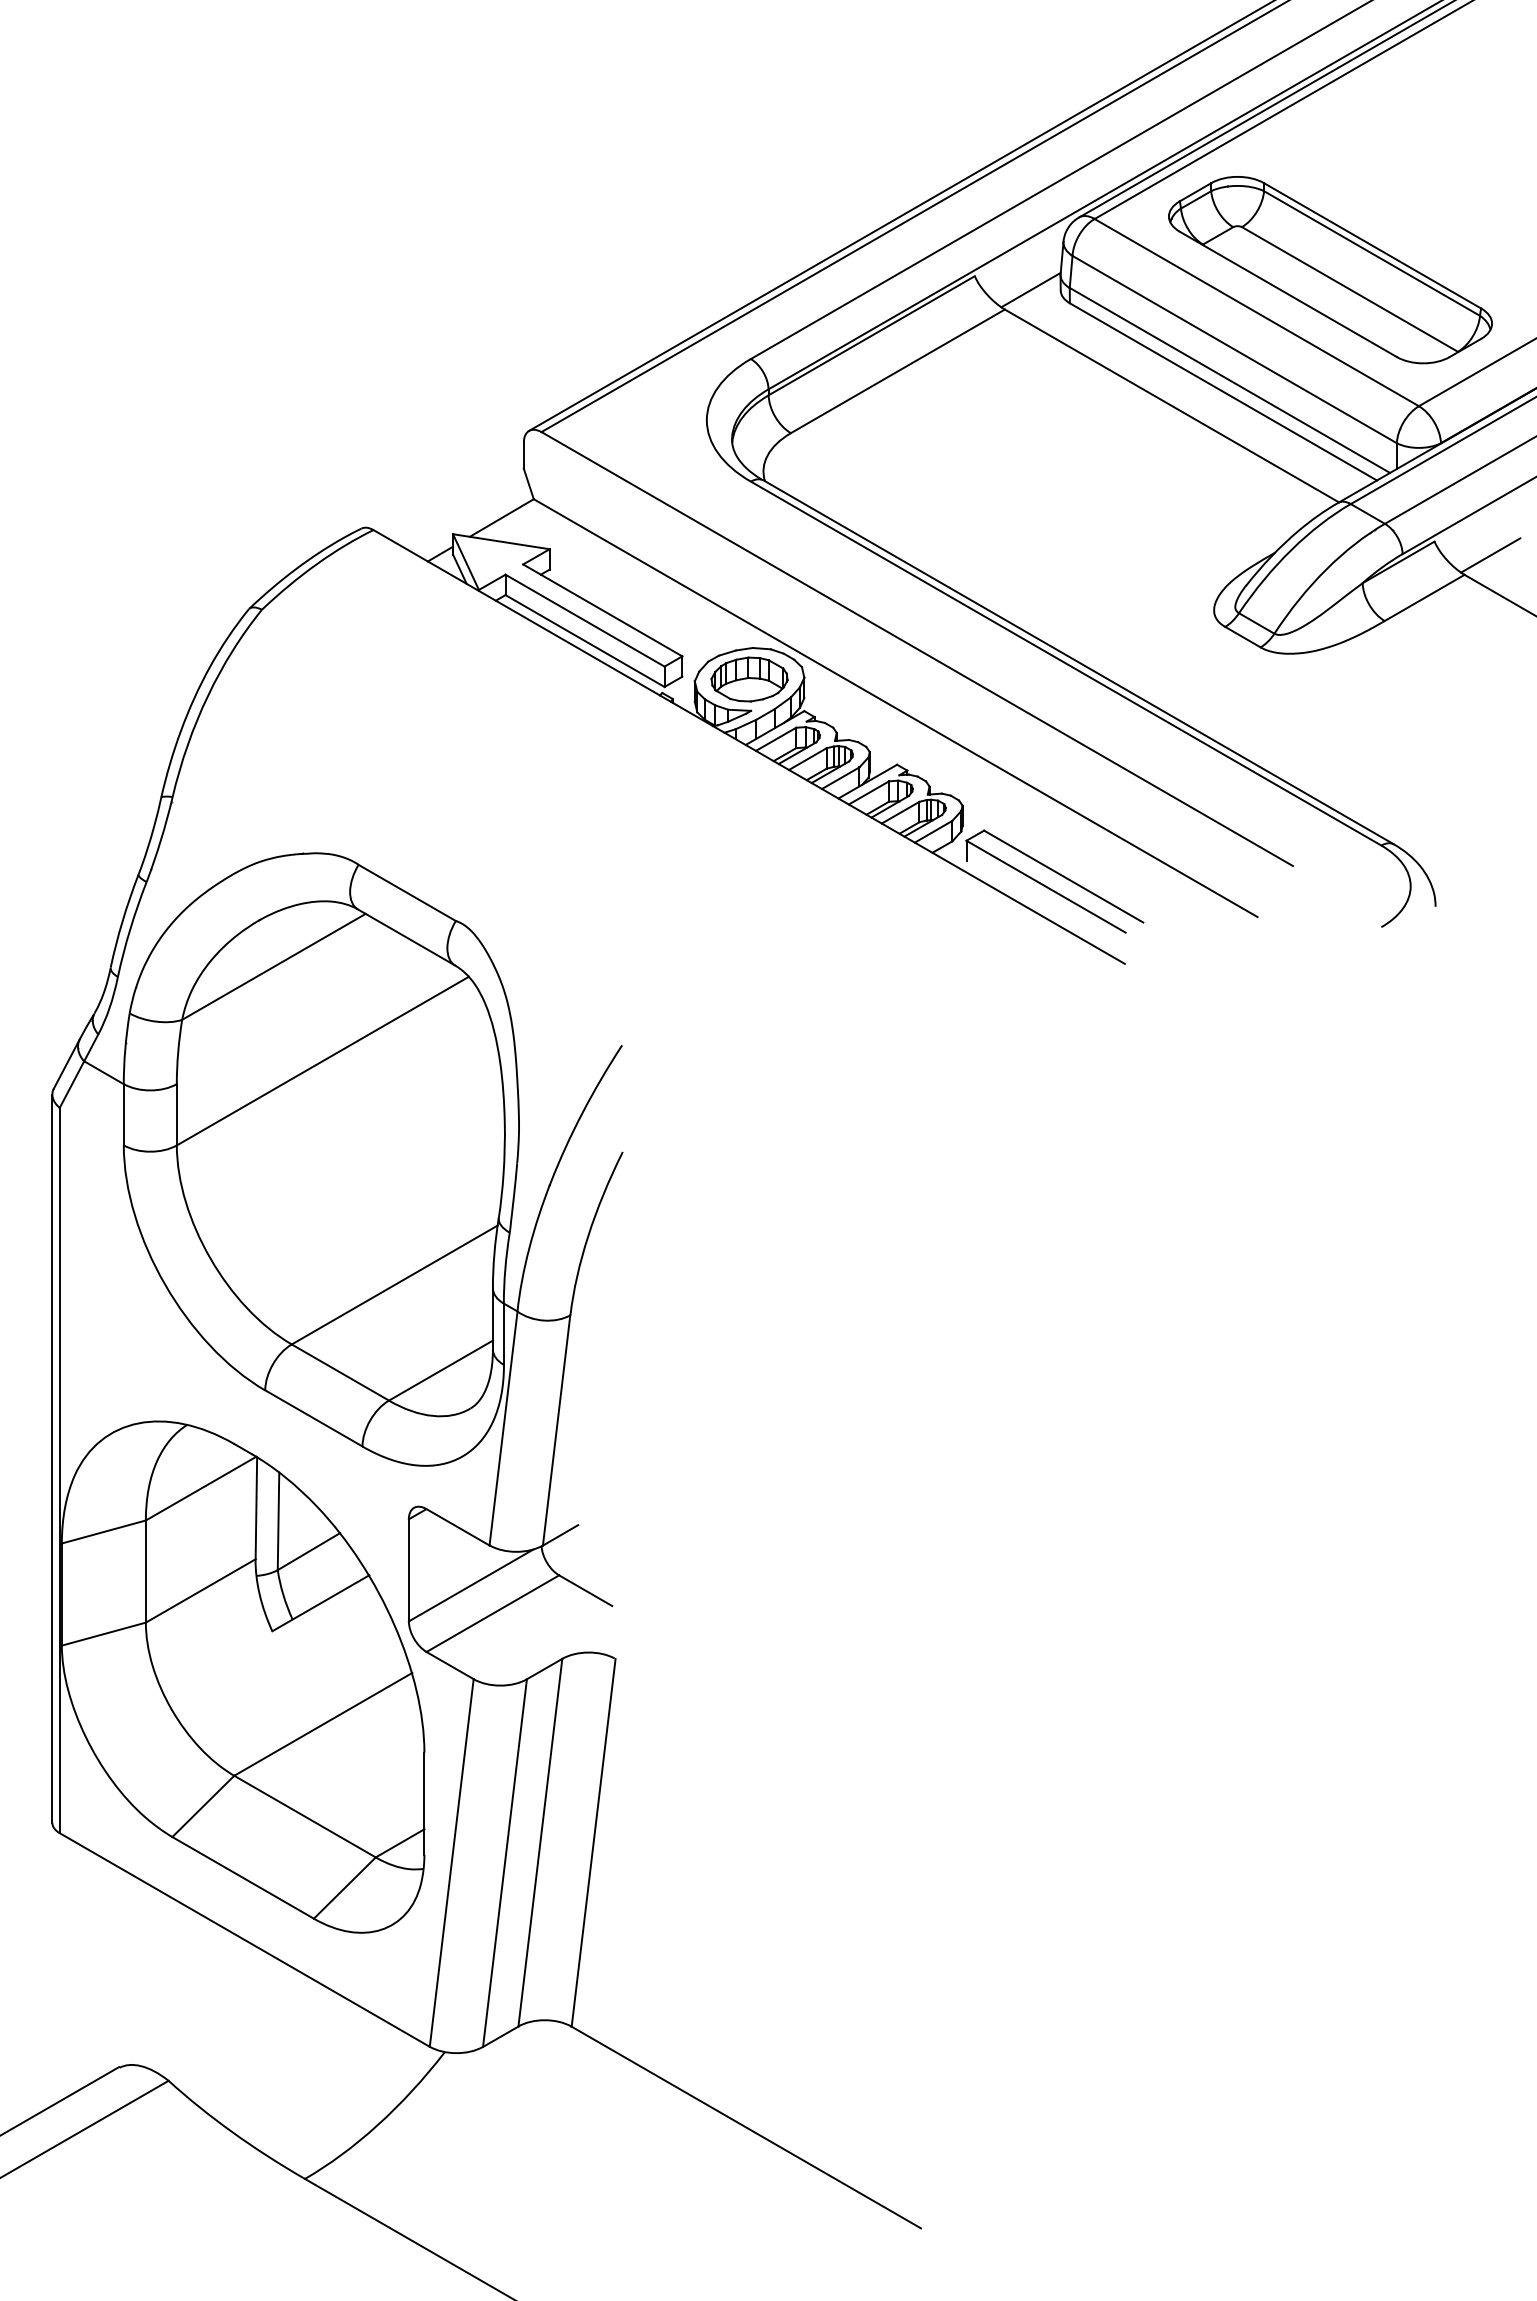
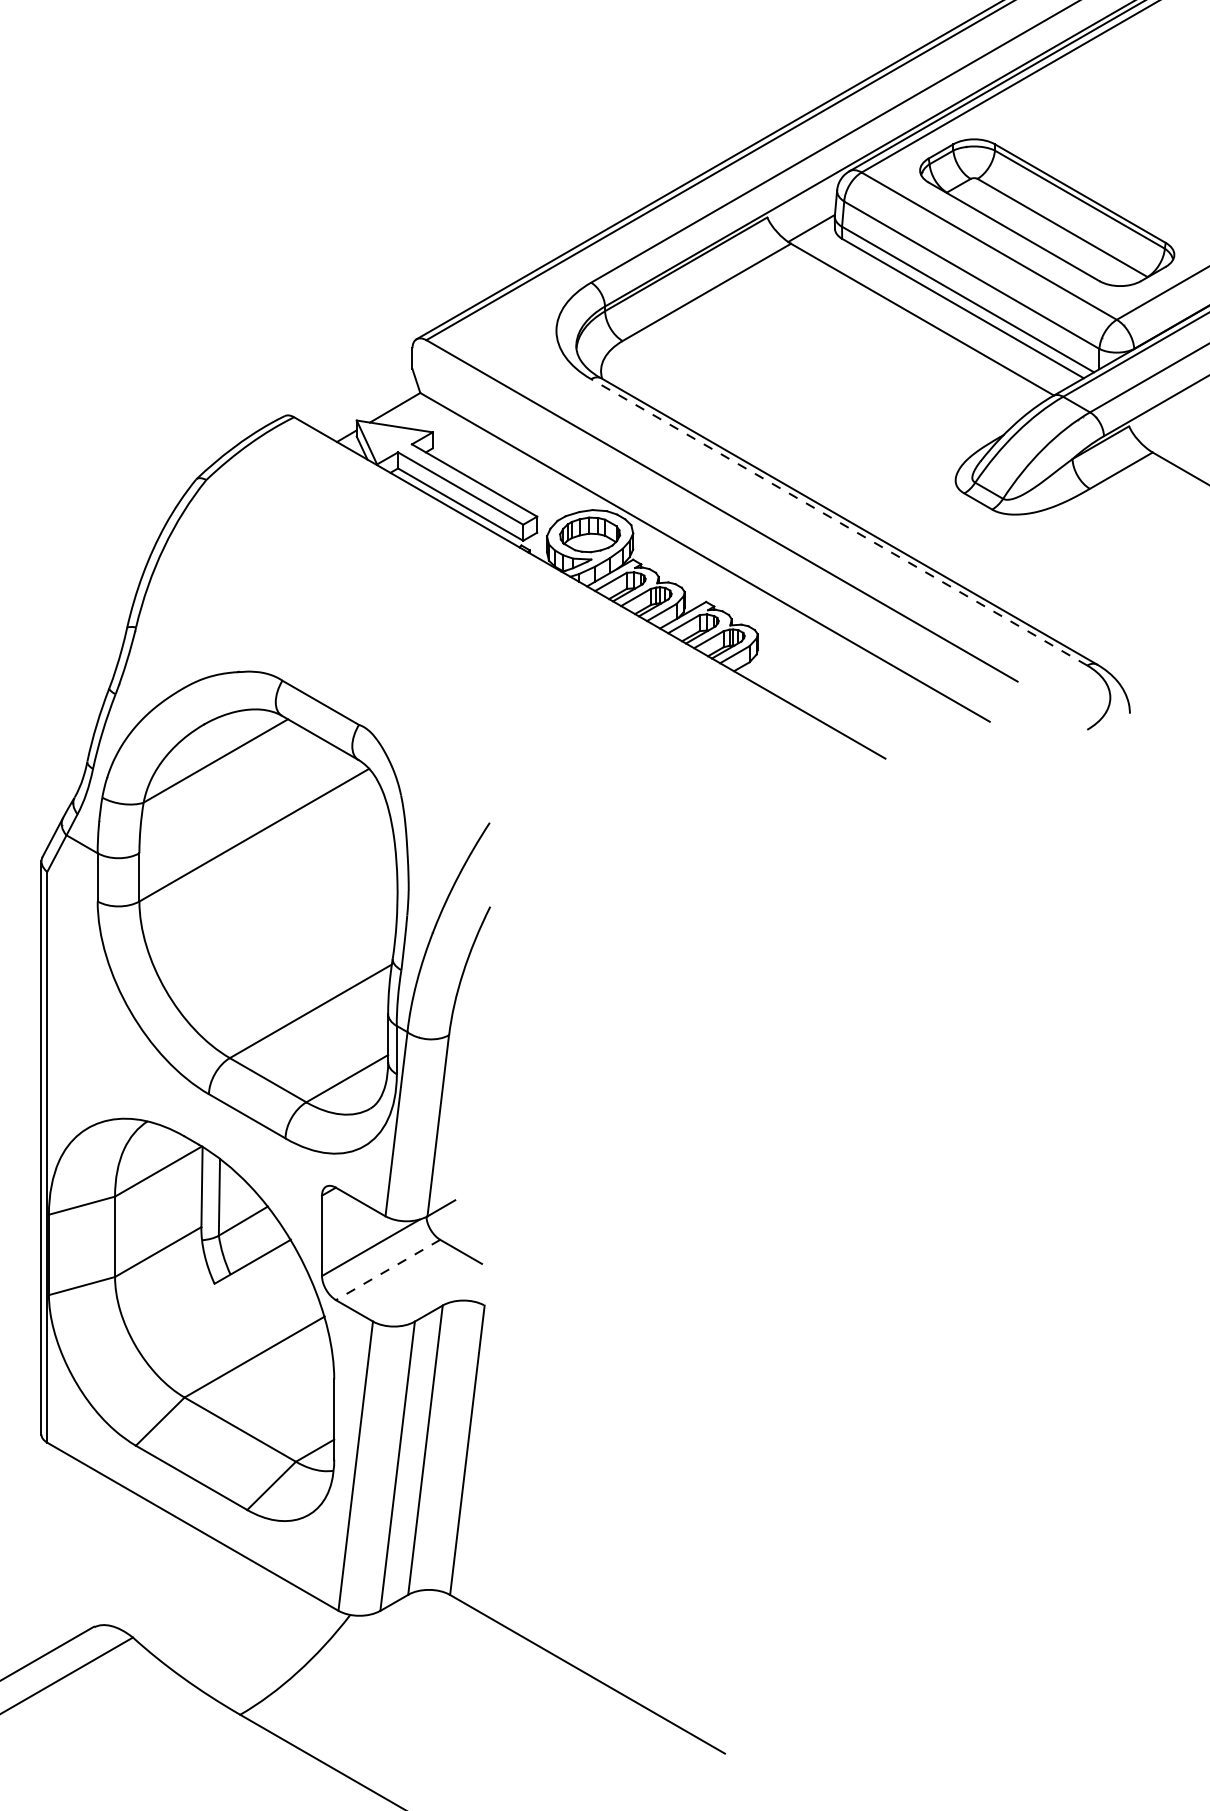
line: (1490, 555) -> (1173, 437), removed
line: (1066, 663) -> (839, 522), solid -> dashed
part: (1057, 874) -> (832, 688), removed
line: (492, 1613) -> (387, 1269), solid -> dashed

